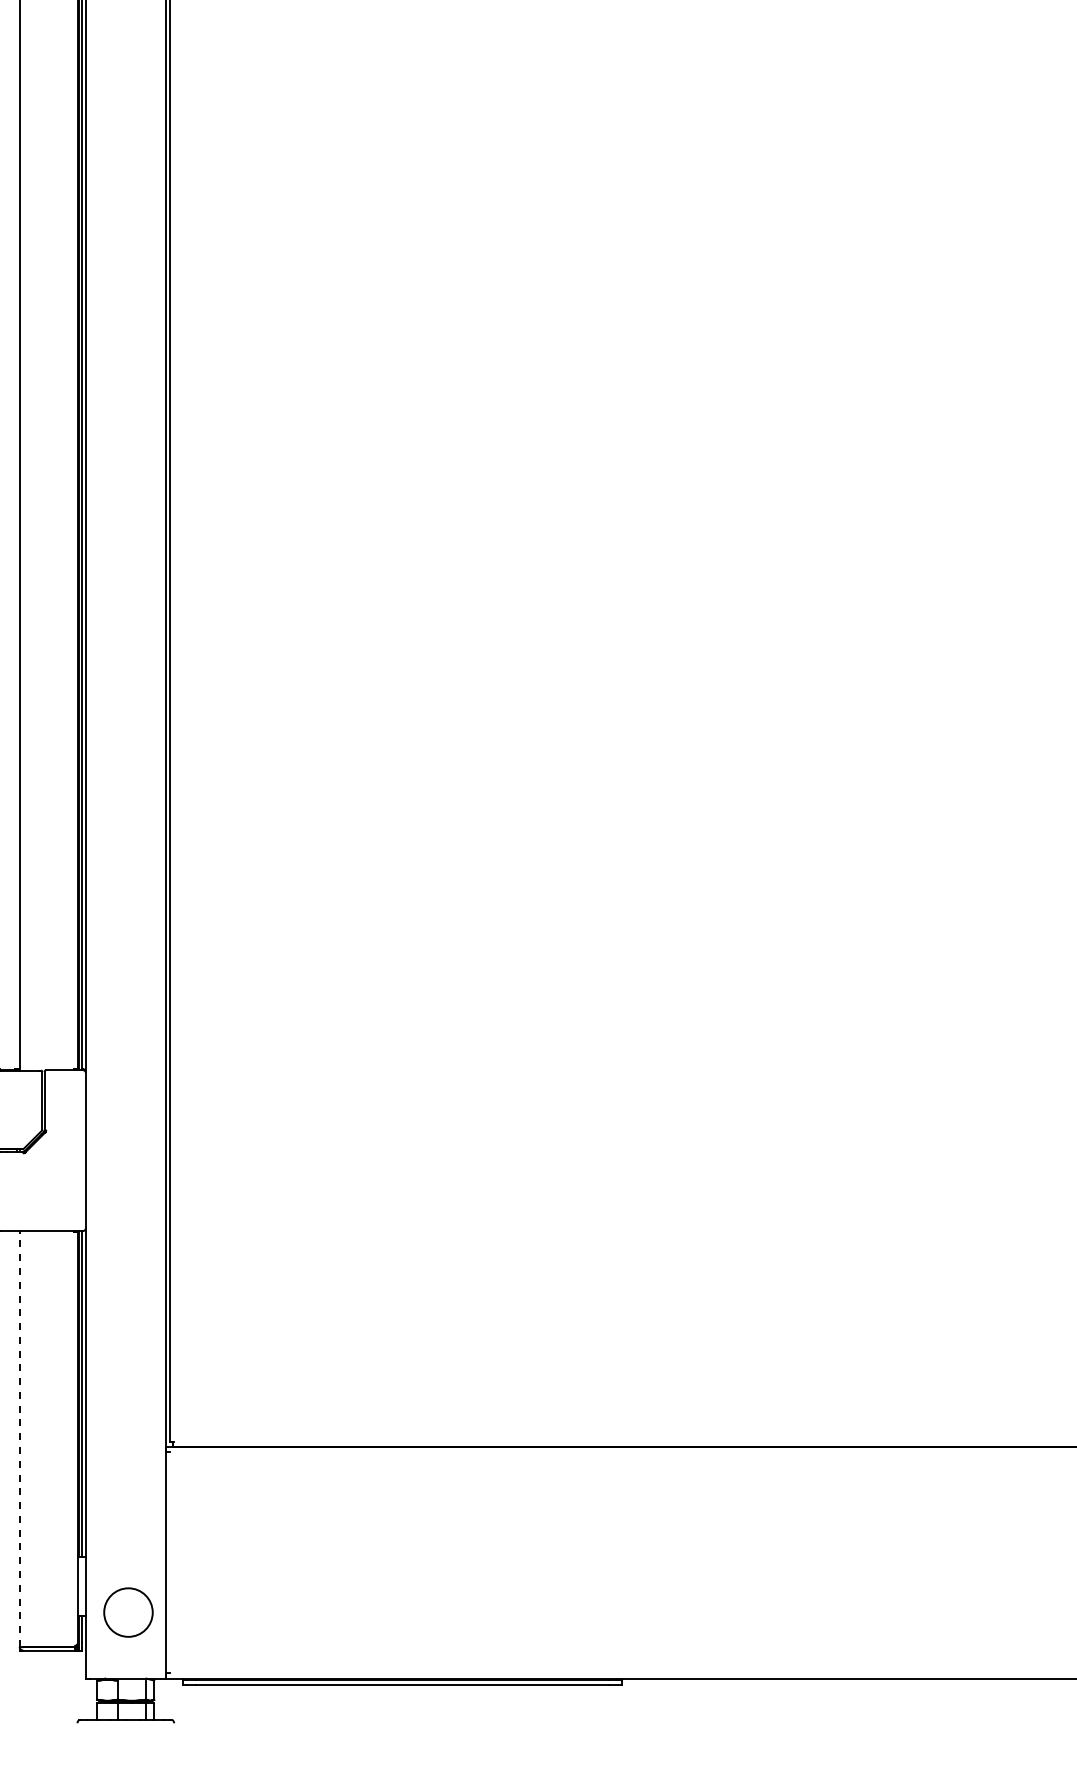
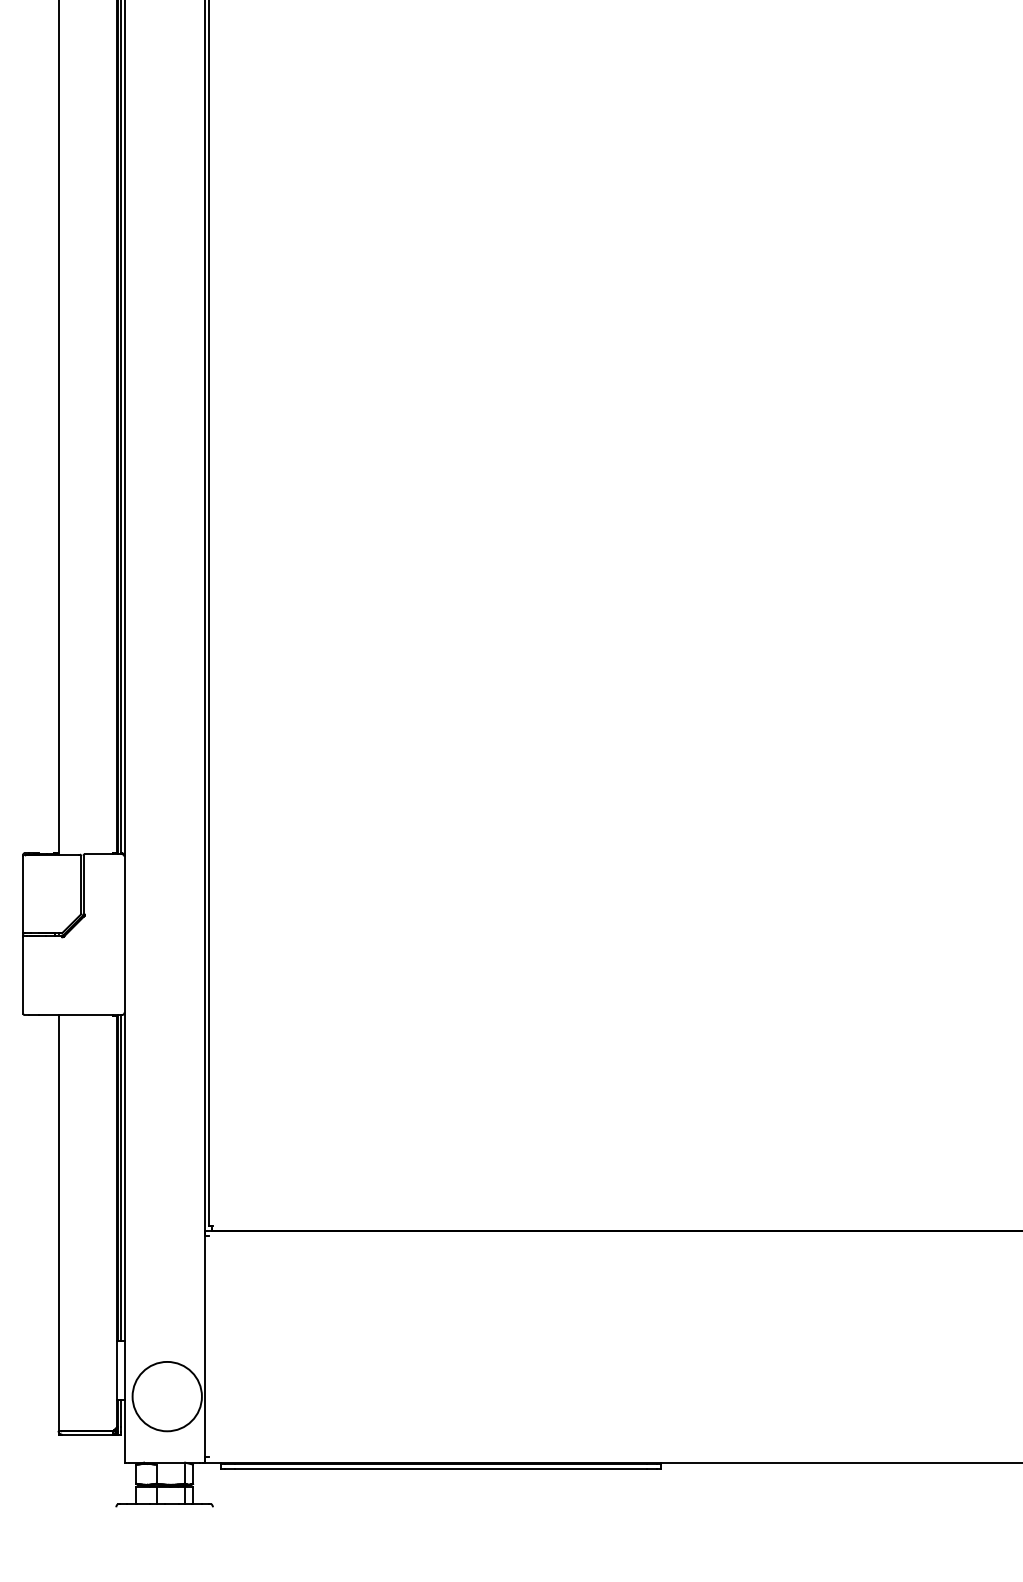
line: (19, 1438) -> (58, 1222), dashed -> solid
circle: (128, 1612) -> (167, 1396), size x1.43

